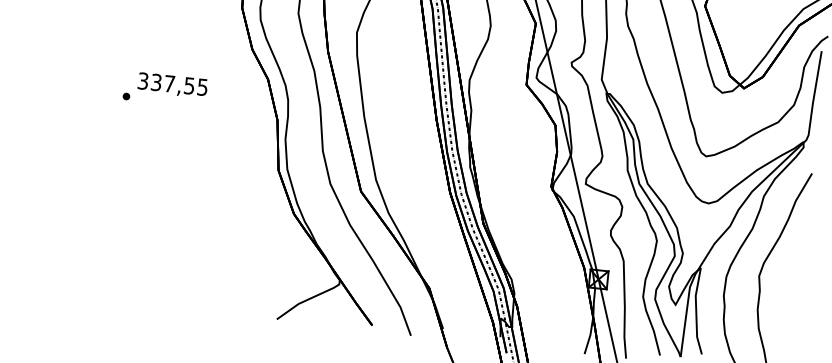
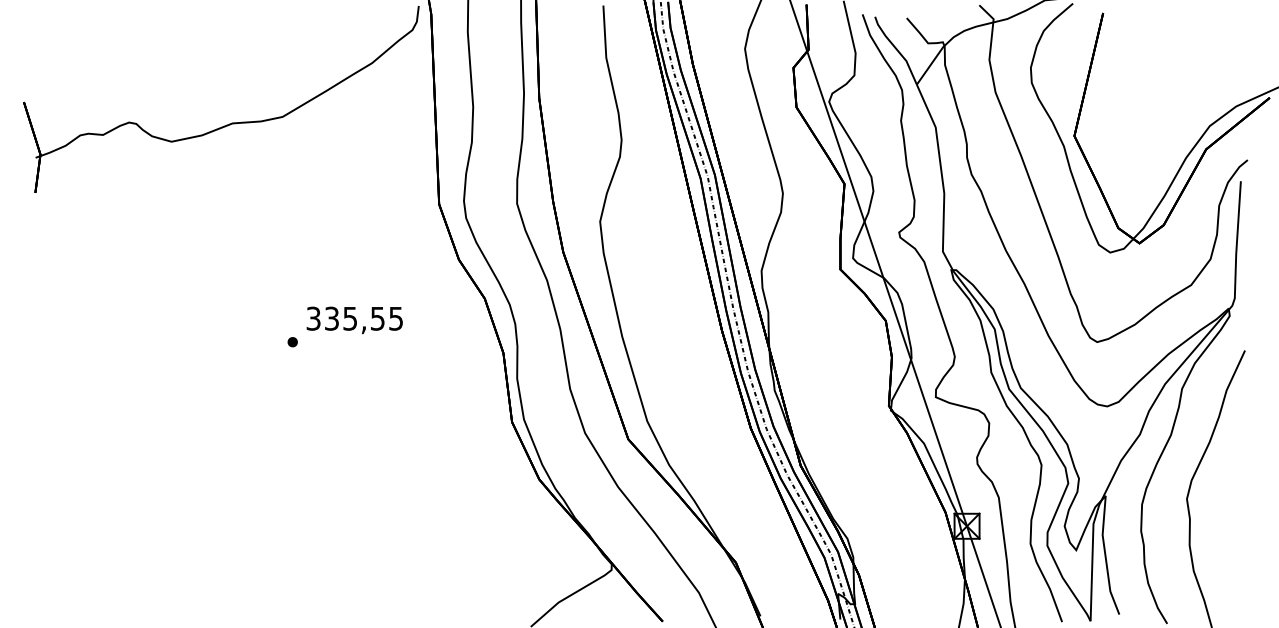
text: (169, 83) -> (350, 318), 337,55 -> 335,55

